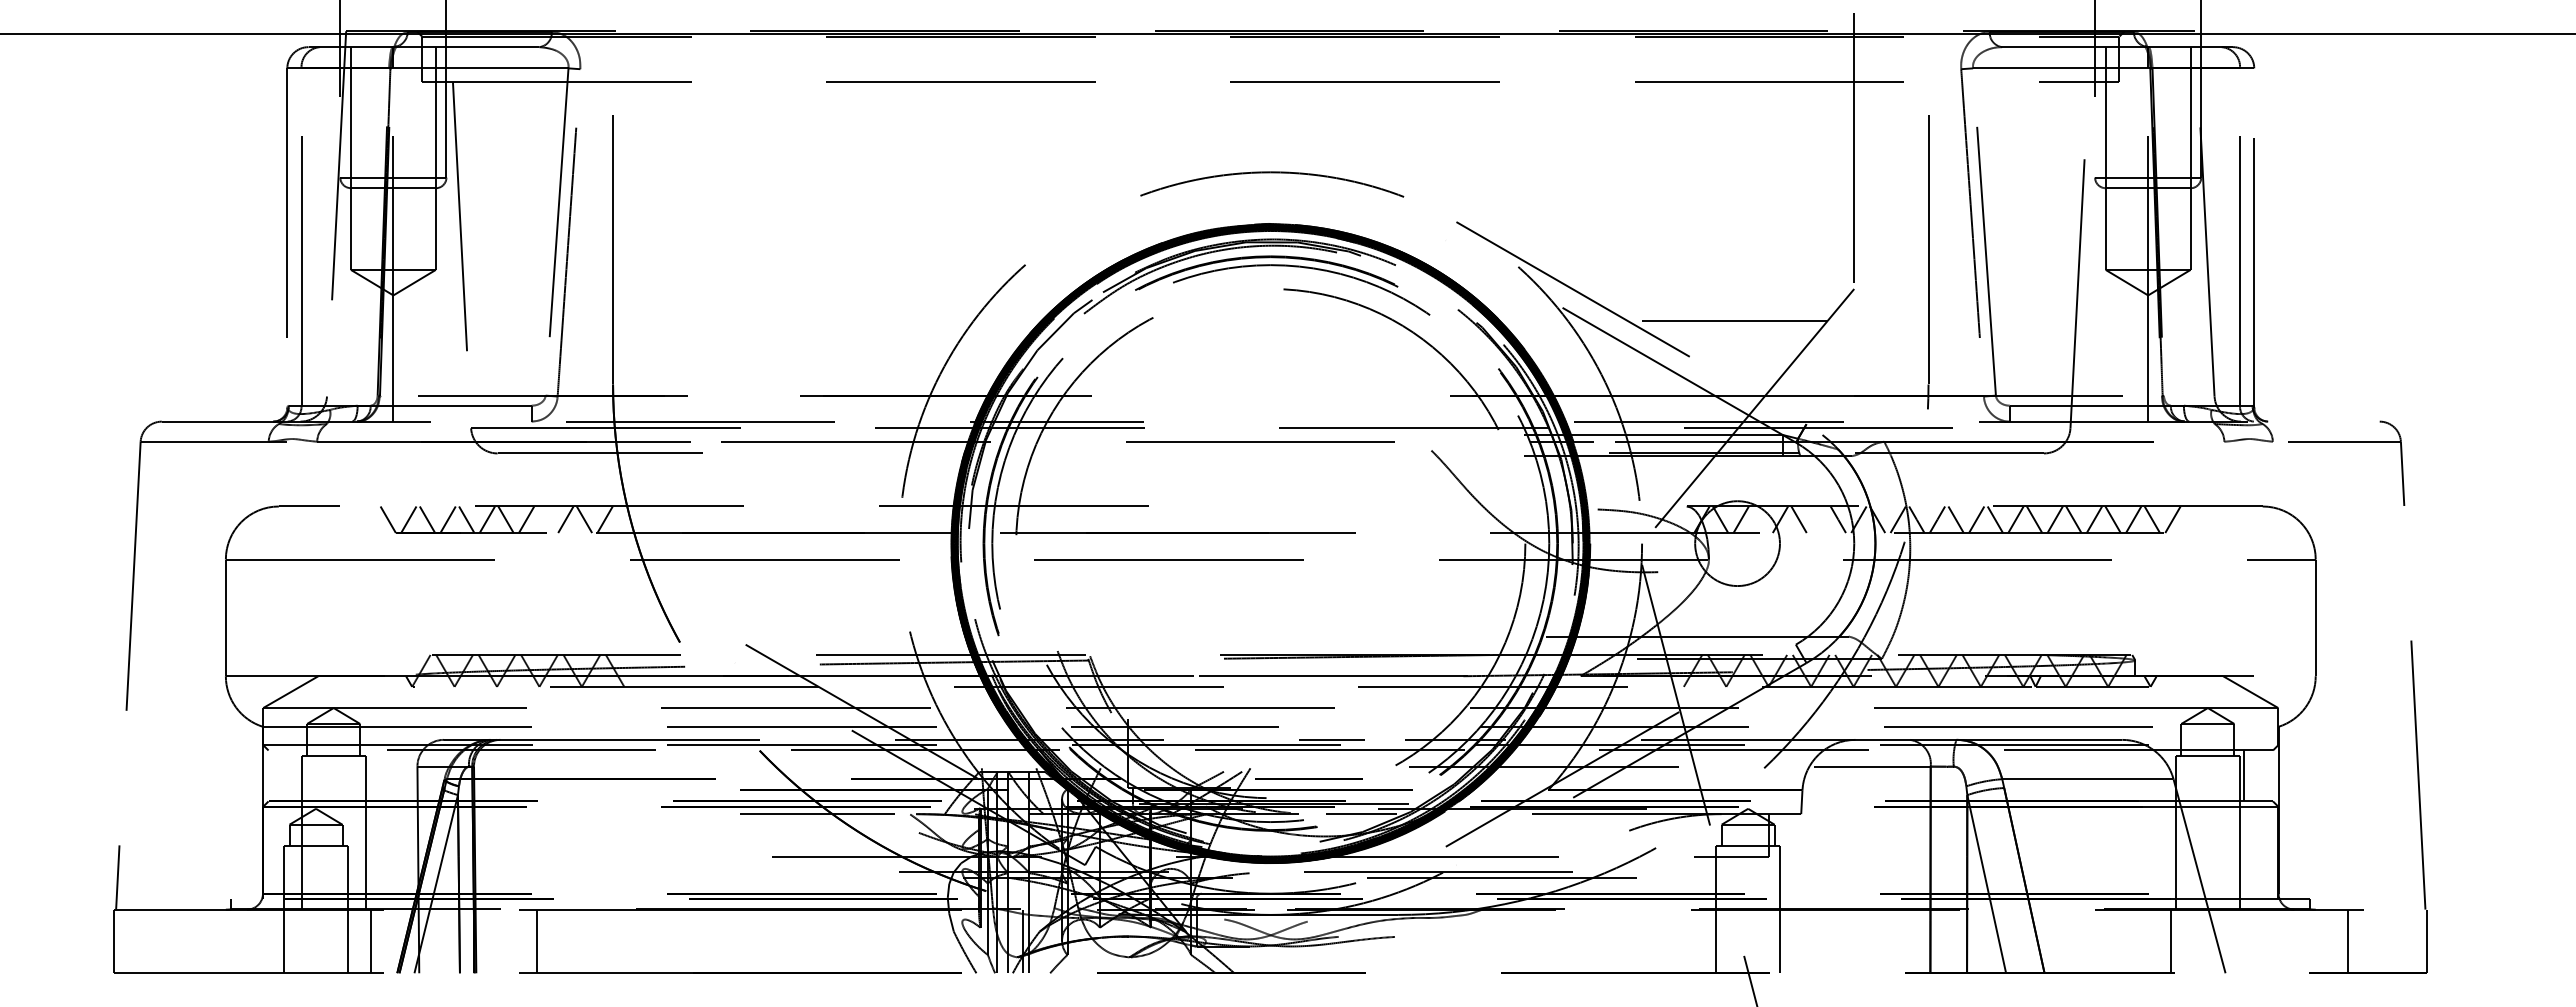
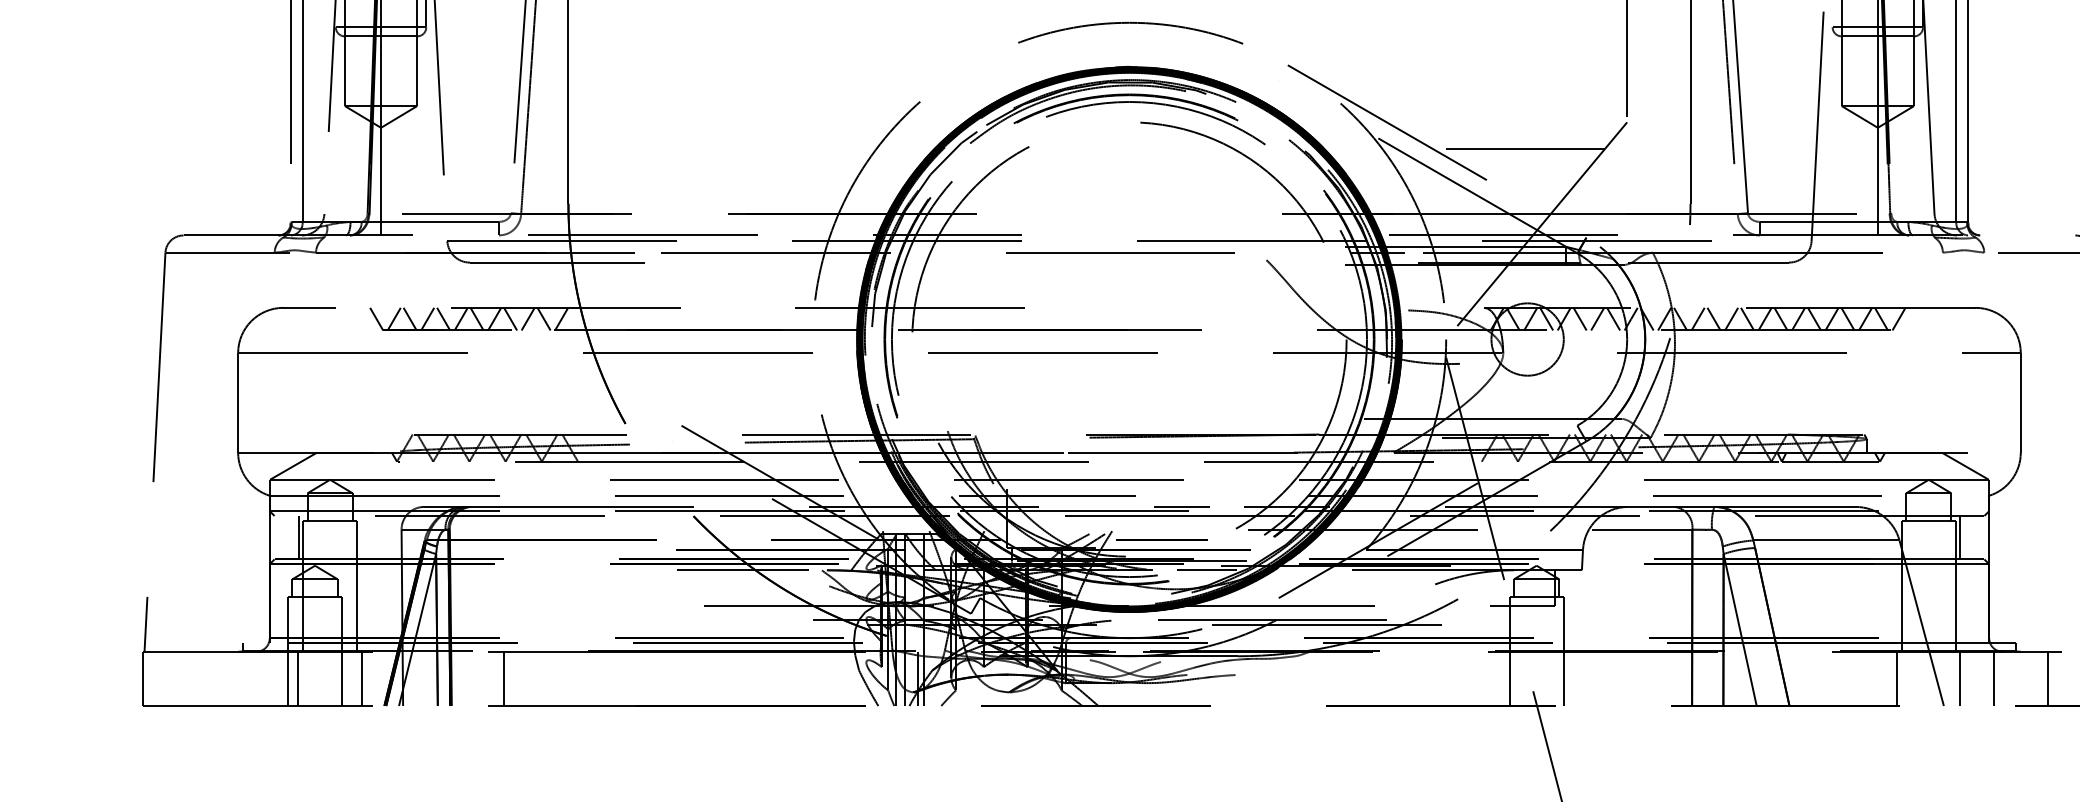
line: (544, 519) -> (509, 318), added
line: (1759, 519) -> (1546, 318), added
line: (1819, 519) -> (1597, 318), added
line: (297, 775) -> (299, 537), added
line: (296, 941) -> (298, 678), added
line: (2245, 941) -> (1960, 678), added
line: (2284, 941) -> (1994, 678), added

